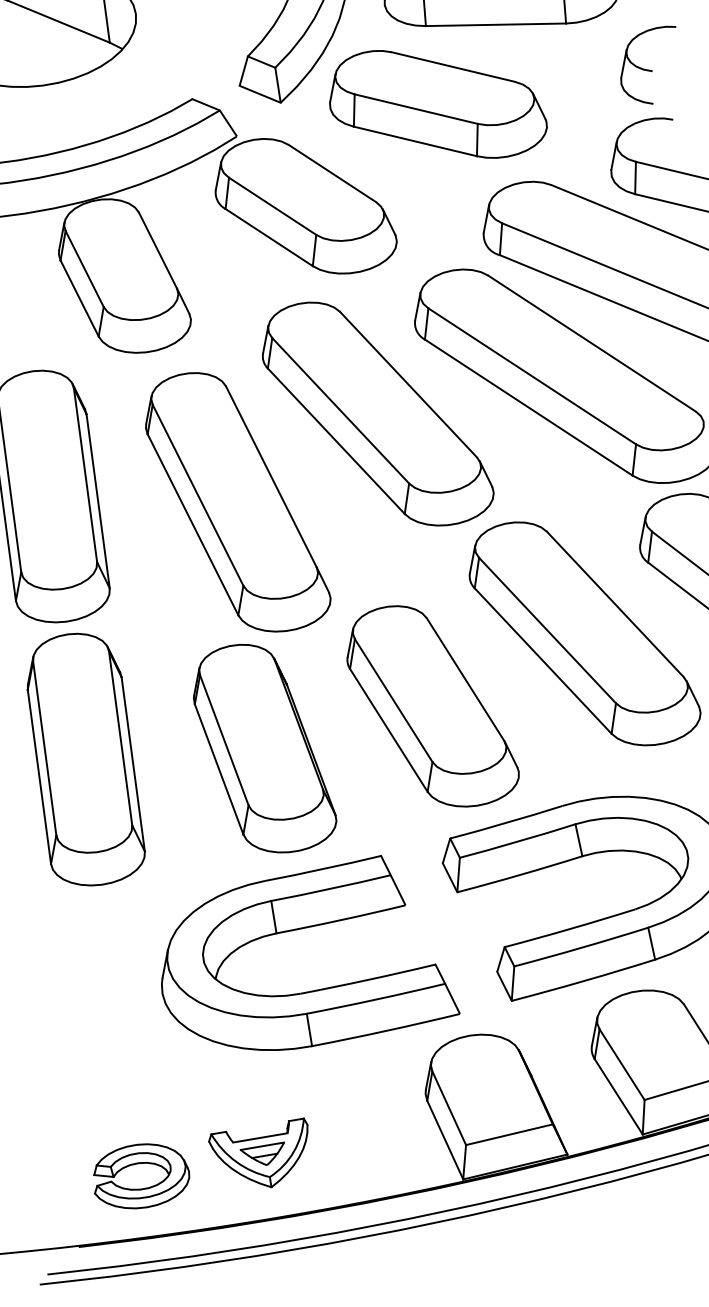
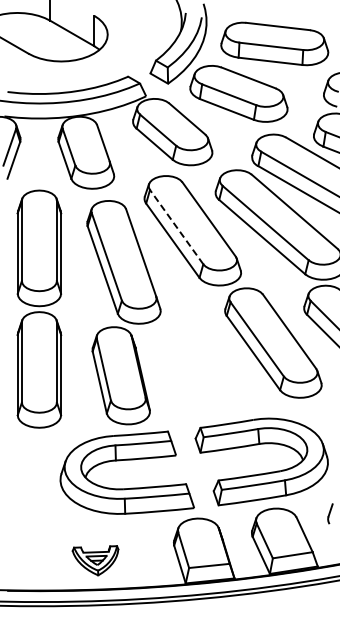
line: (340, 411) -> (176, 227), solid -> dashed
part: (430, 705) -> (199, 366), removed
part: (140, 1176) -> (39, 562), removed

